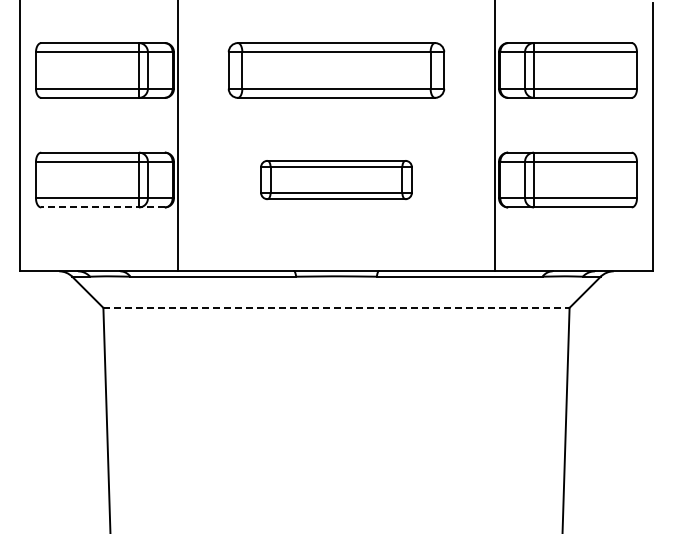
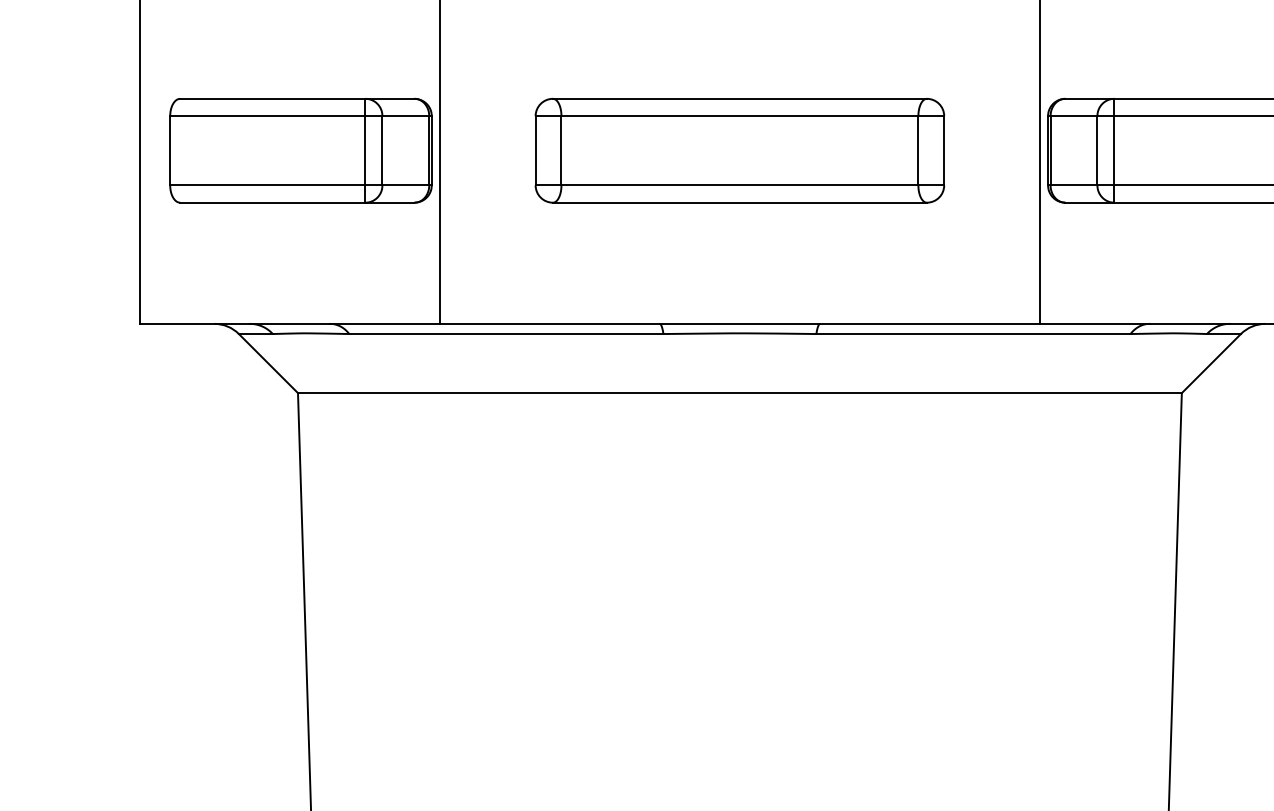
part: (336, 179) -> (739, 149), size x1.43
line: (103, 207) -> (298, 202), dashed -> solid
line: (336, 307) -> (739, 392), dashed -> solid

